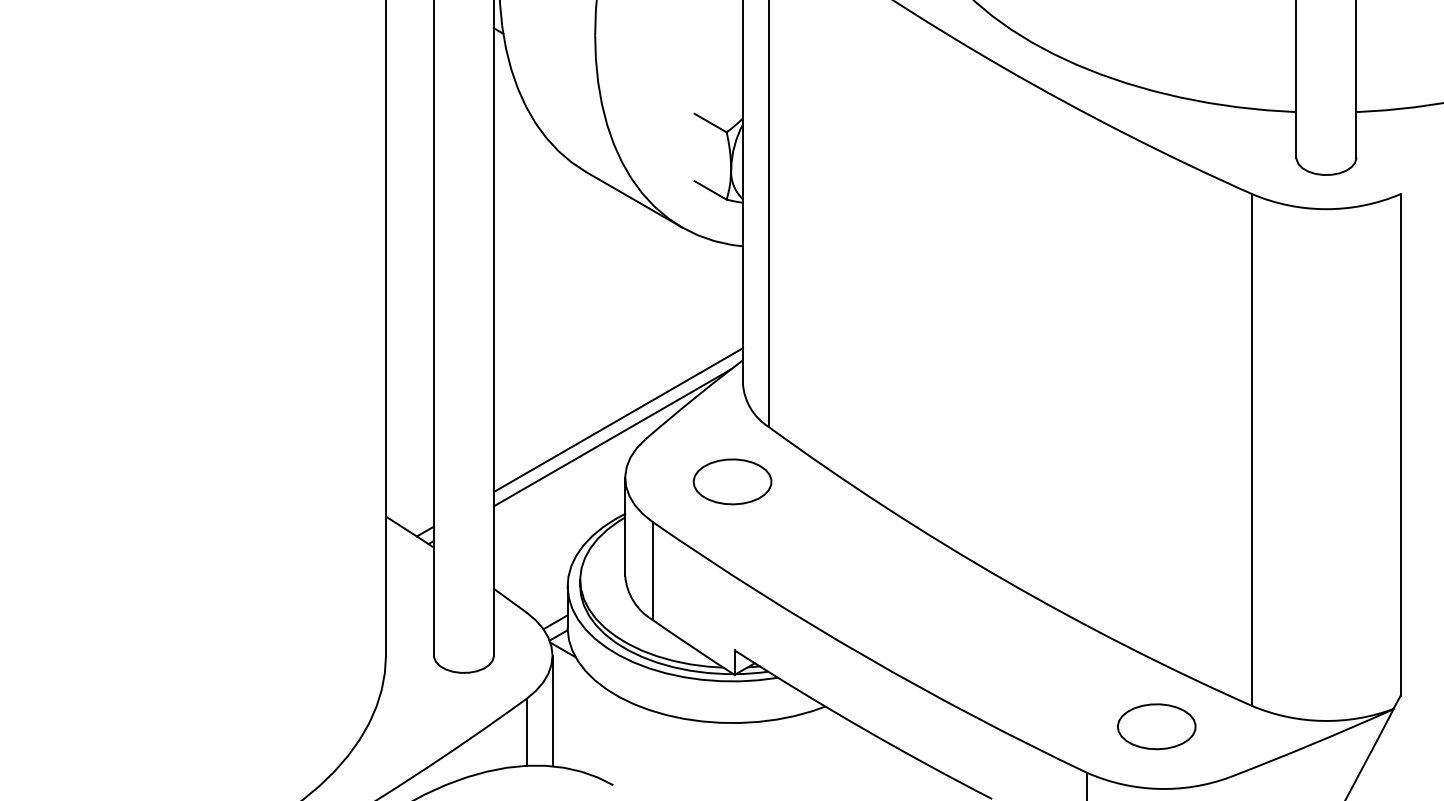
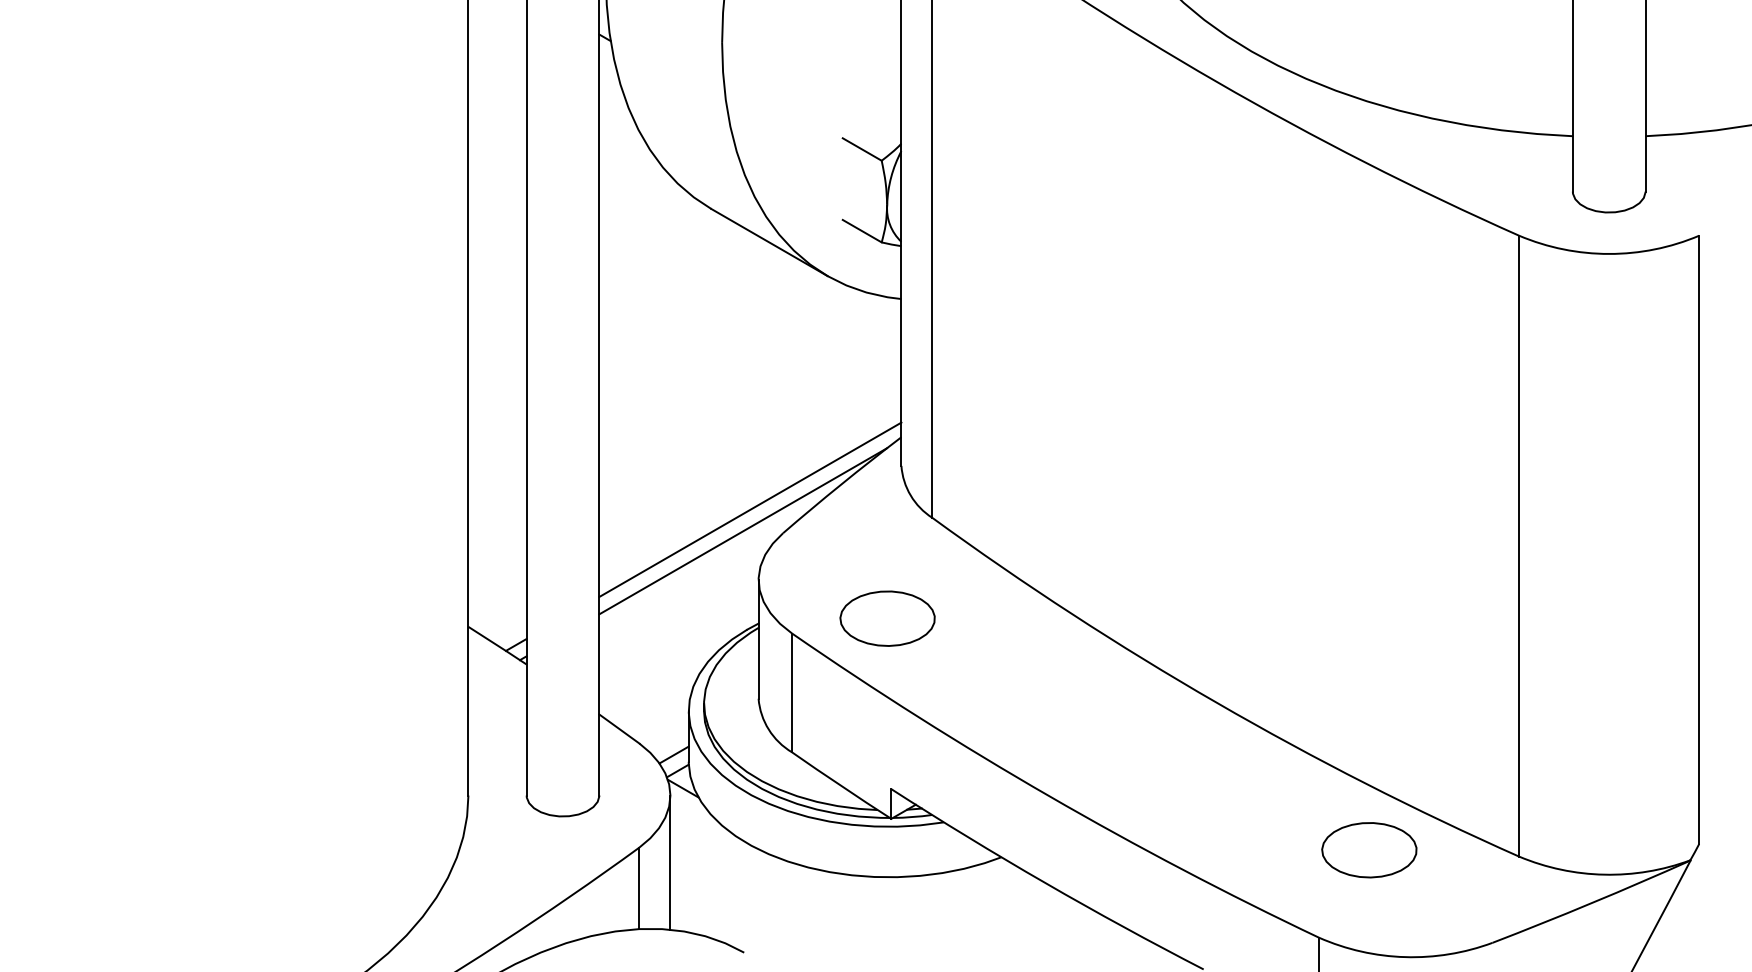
part: (732, 481) -> (887, 618), moved
part: (1156, 726) -> (1369, 849), moved

